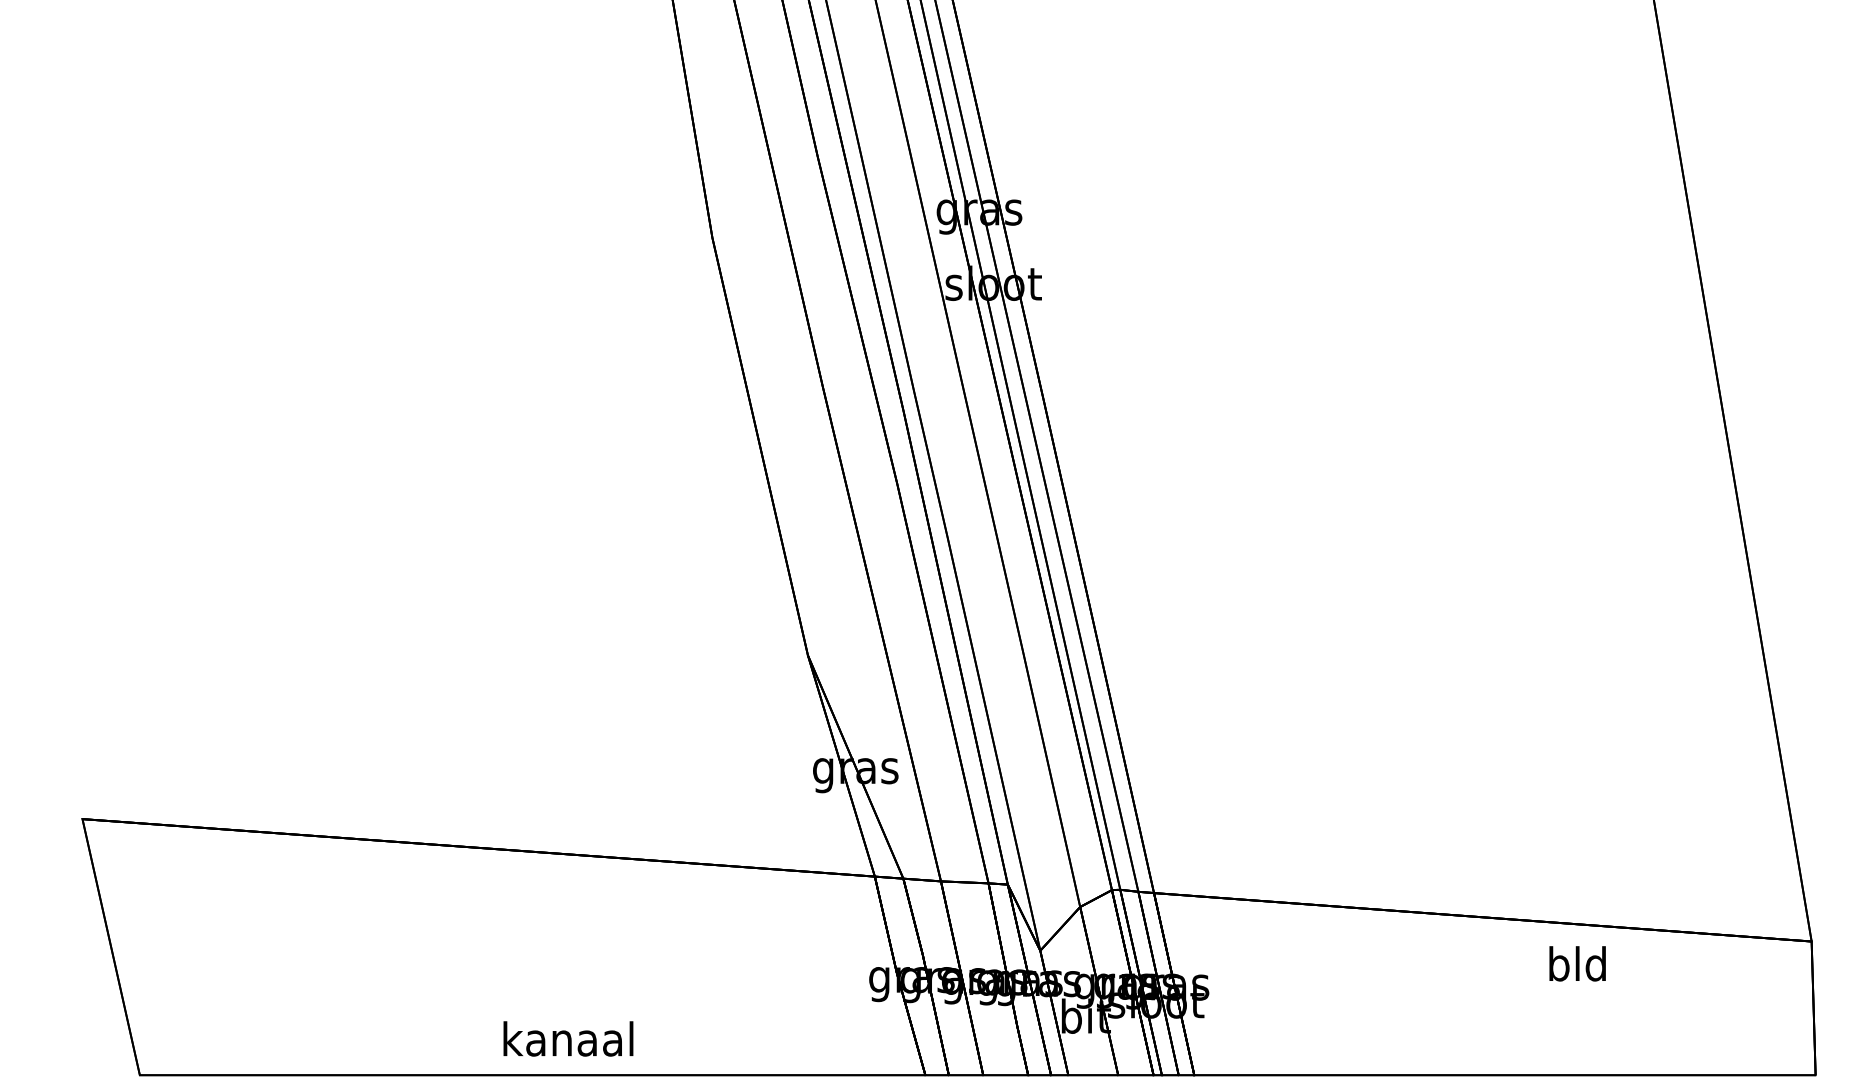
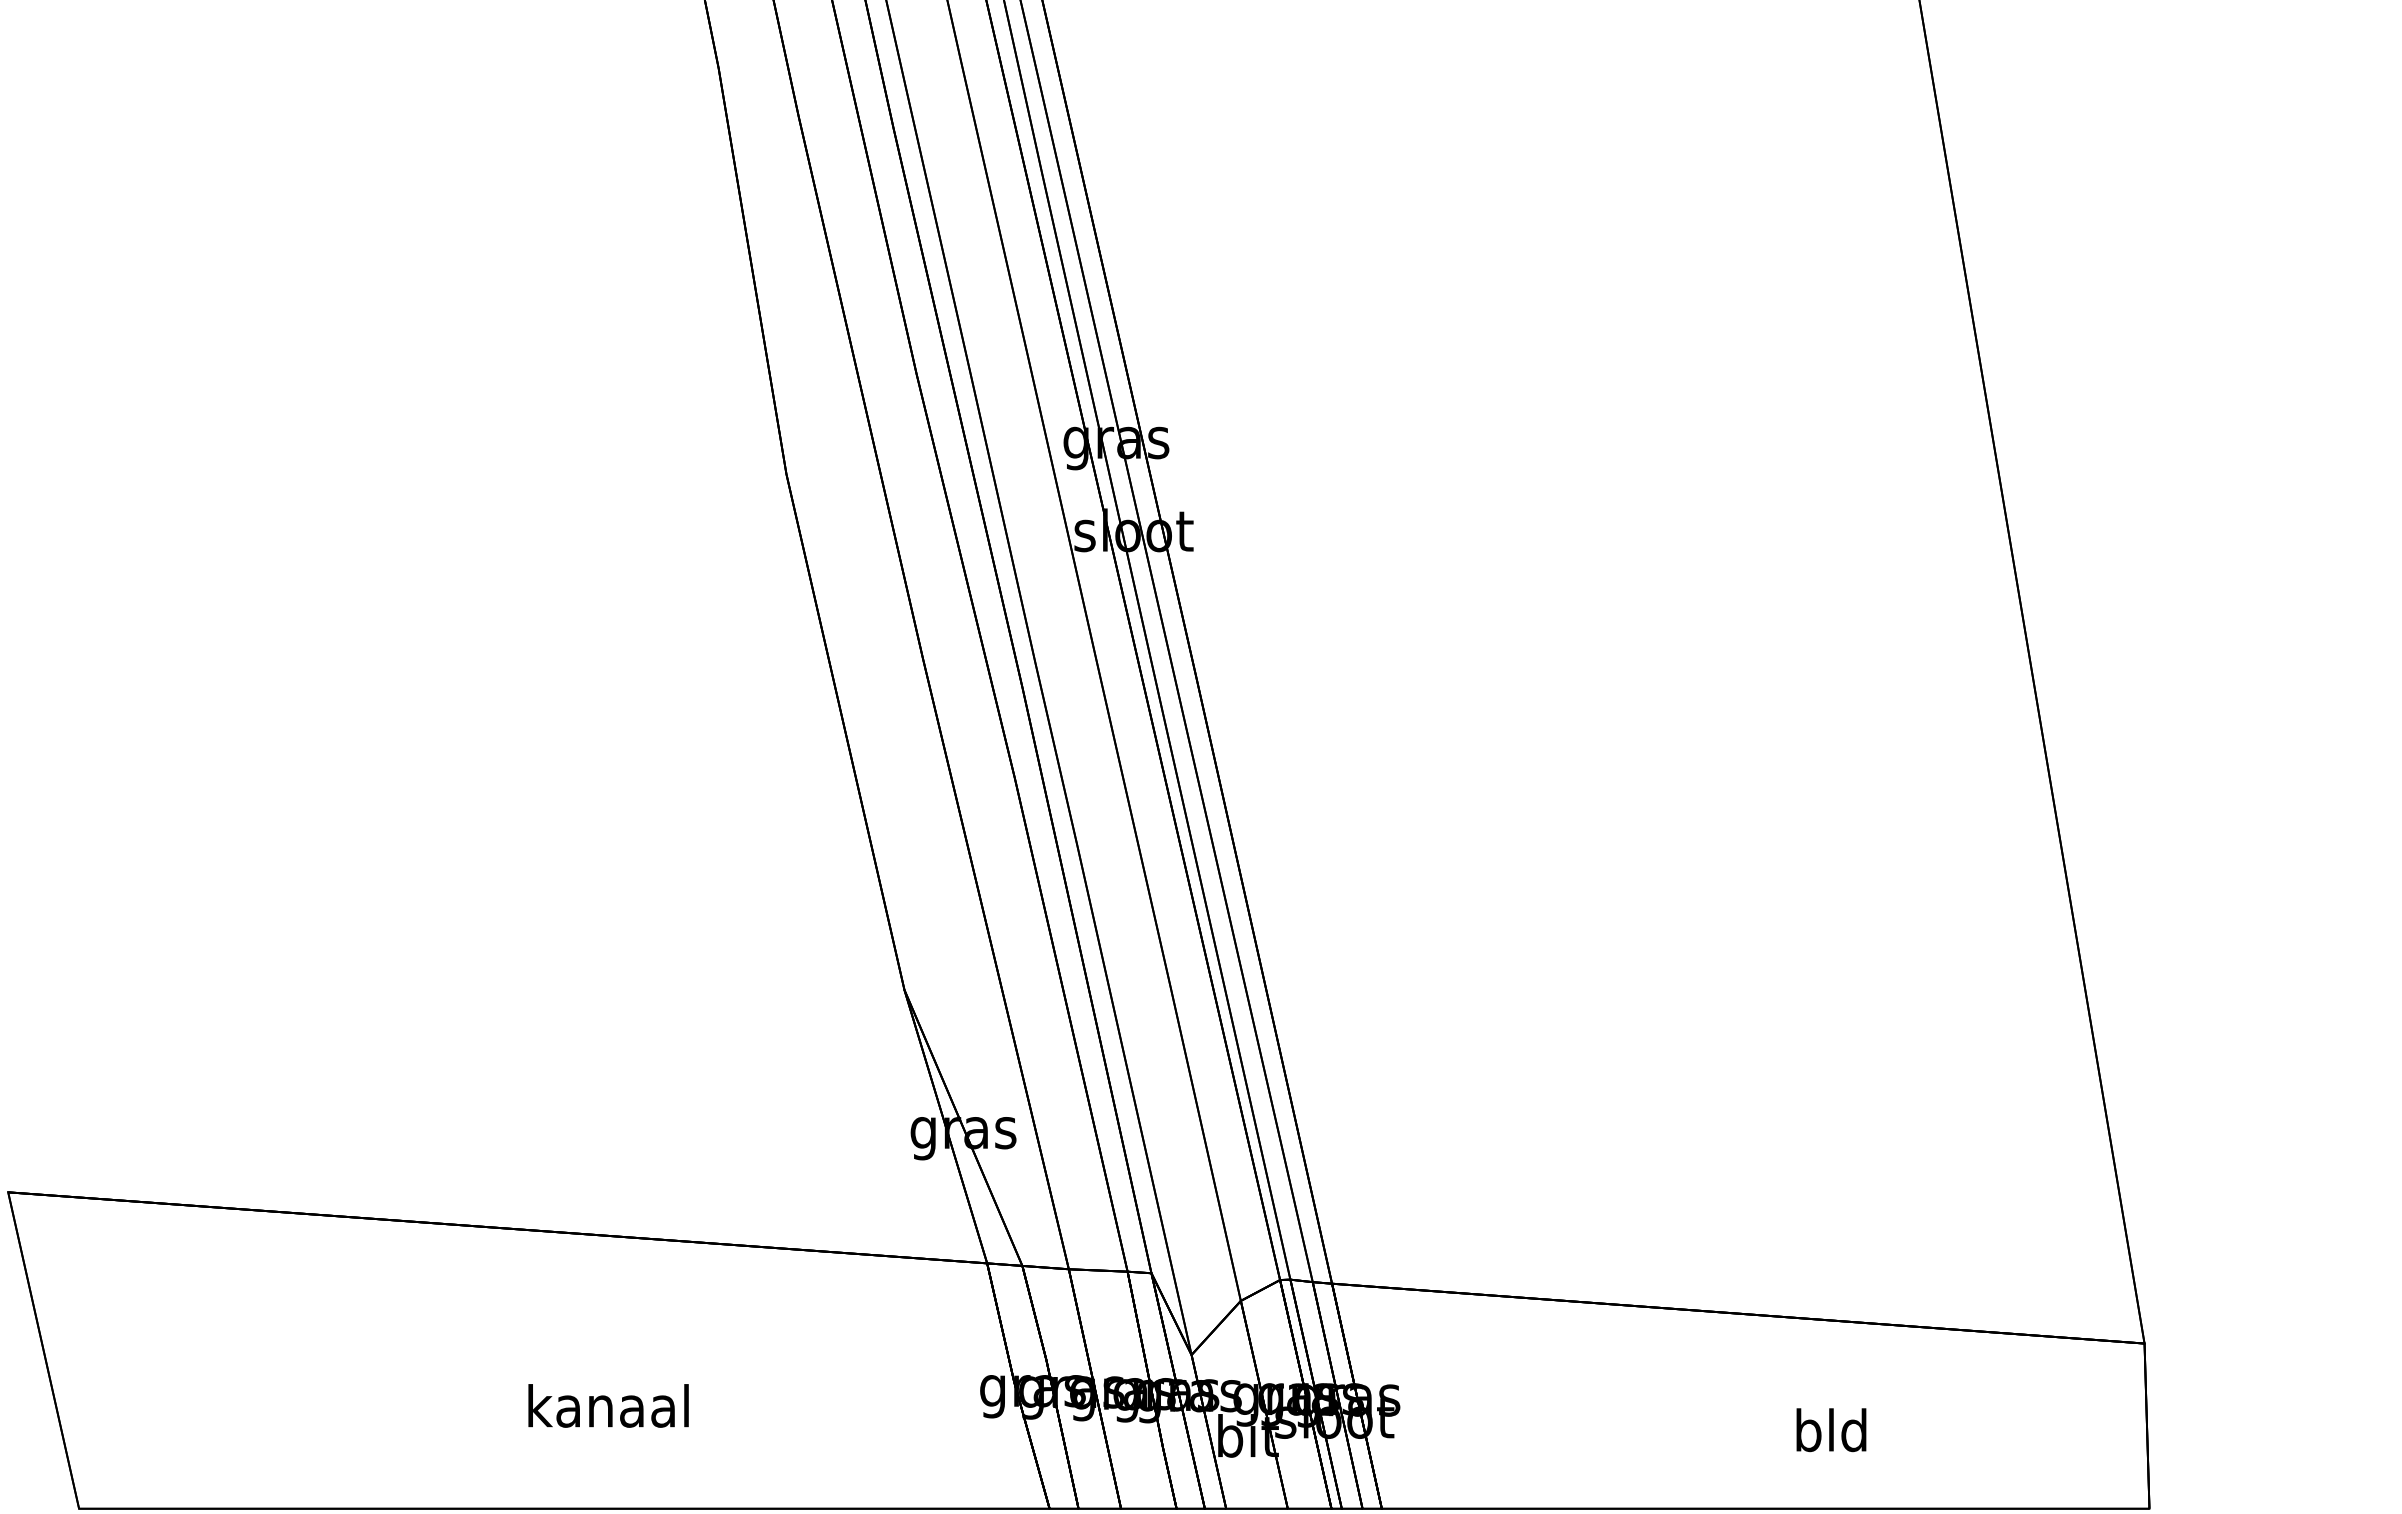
text: (1577, 964) -> (1831, 1430), moved
text: (568, 1038) -> (608, 1405), moved

